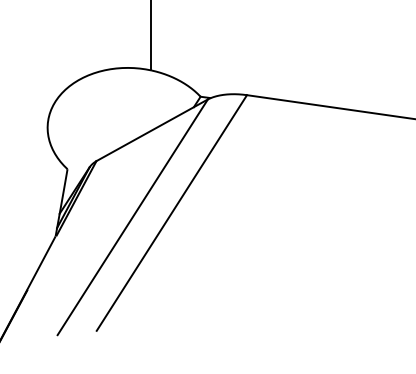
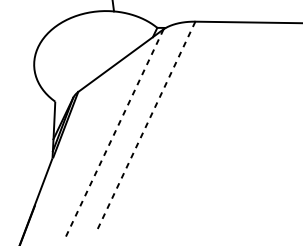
line: (171, 213) -> (145, 127), solid -> dashed
line: (132, 217) -> (113, 134), solid -> dashed

